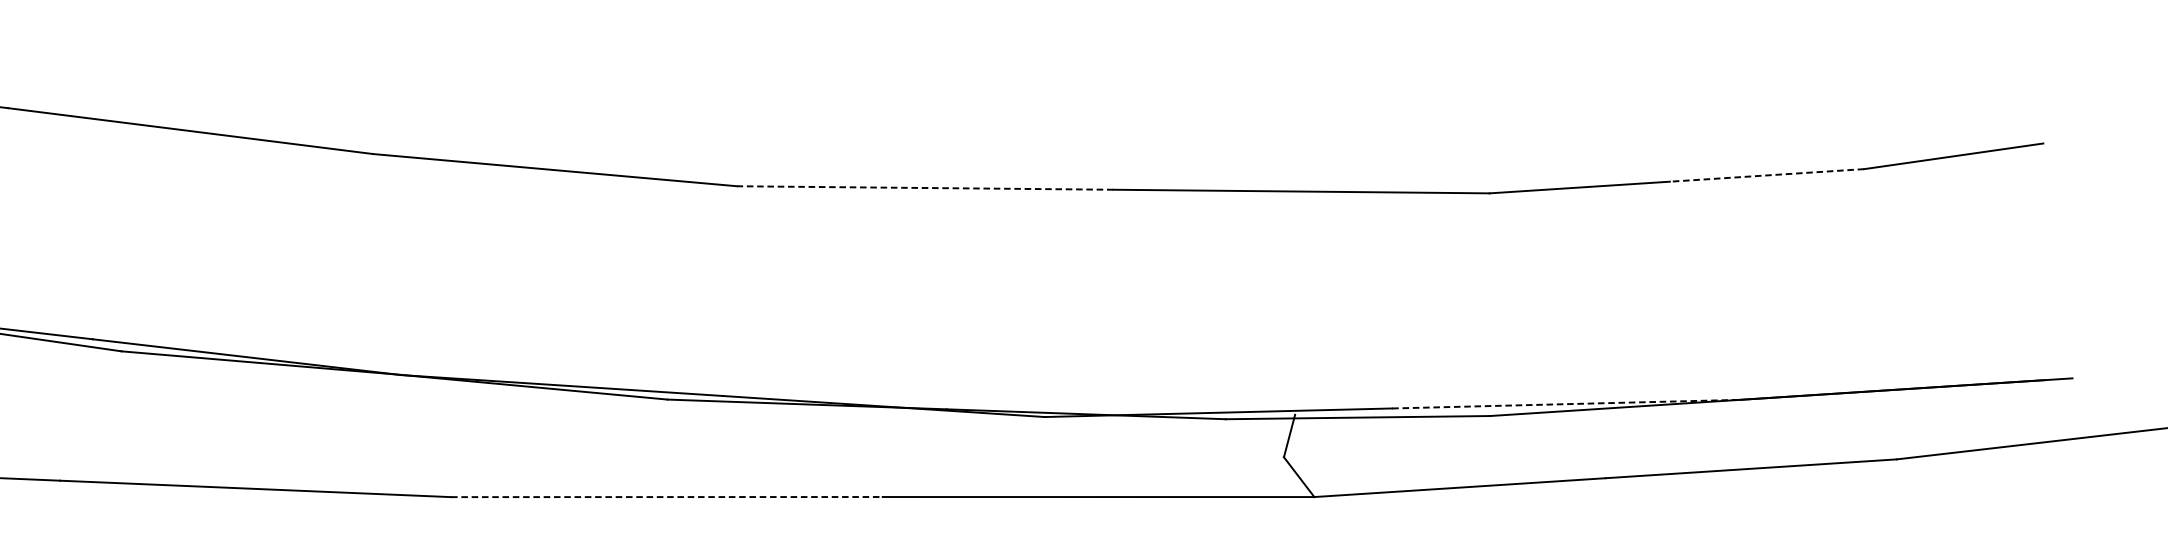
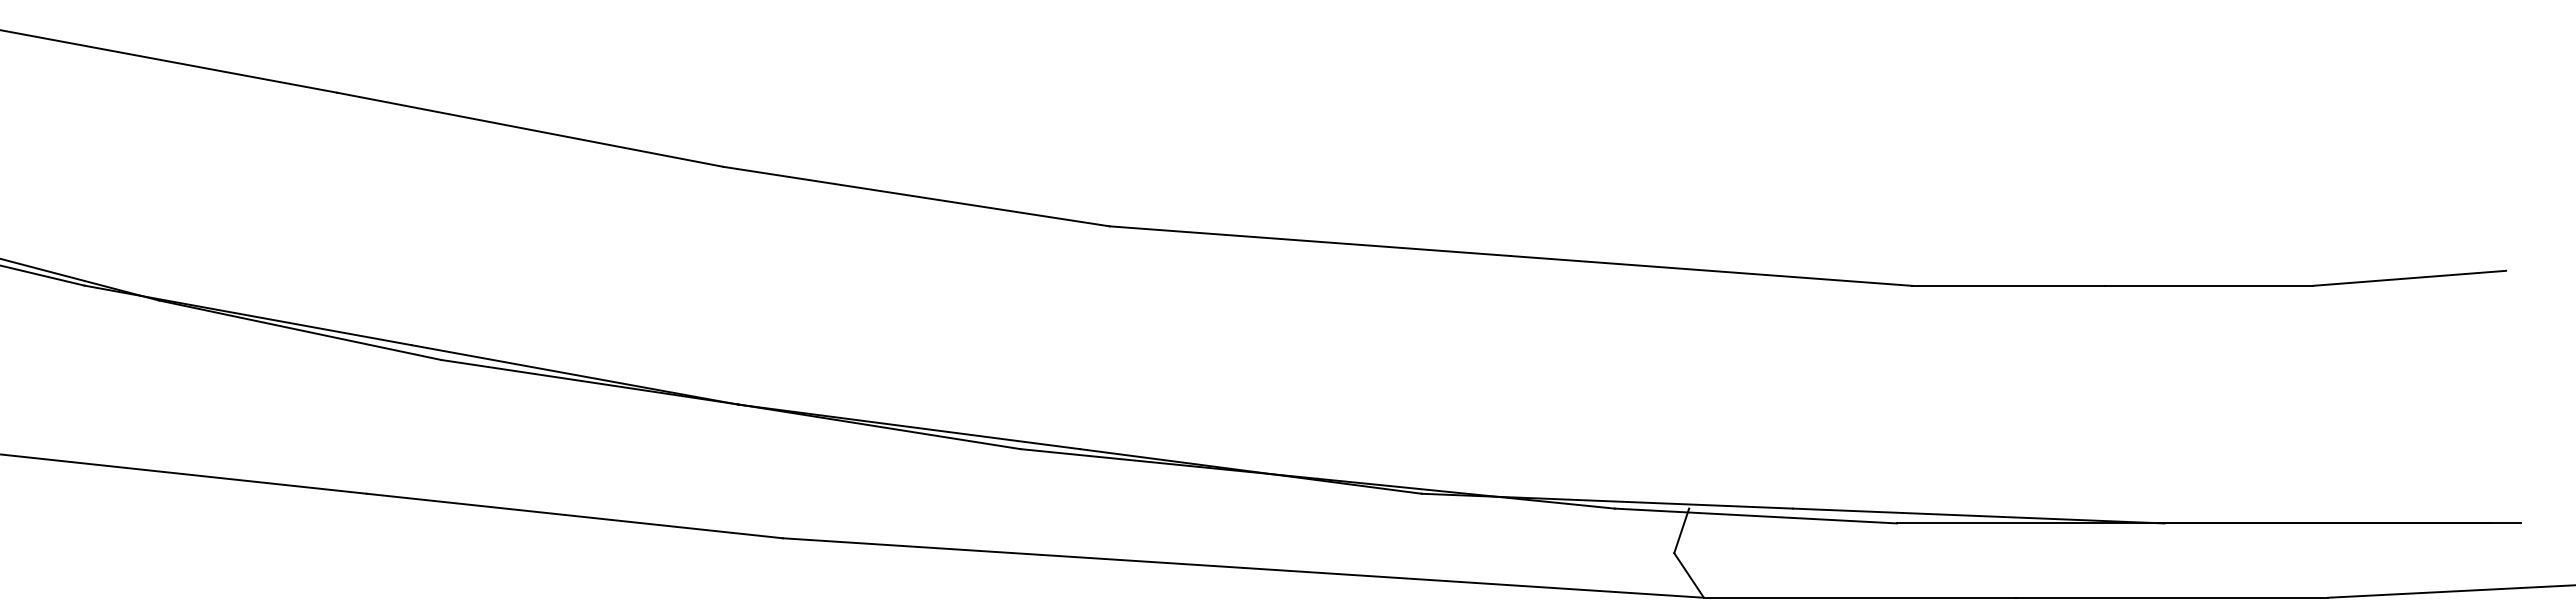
line: (1766, 175) -> (2208, 285), dashed -> solid
line: (924, 188) -> (1309, 241), dashed -> solid
line: (1565, 404) -> (1978, 516), dashed -> solid
line: (667, 497) -> (1013, 553), dashed -> solid

